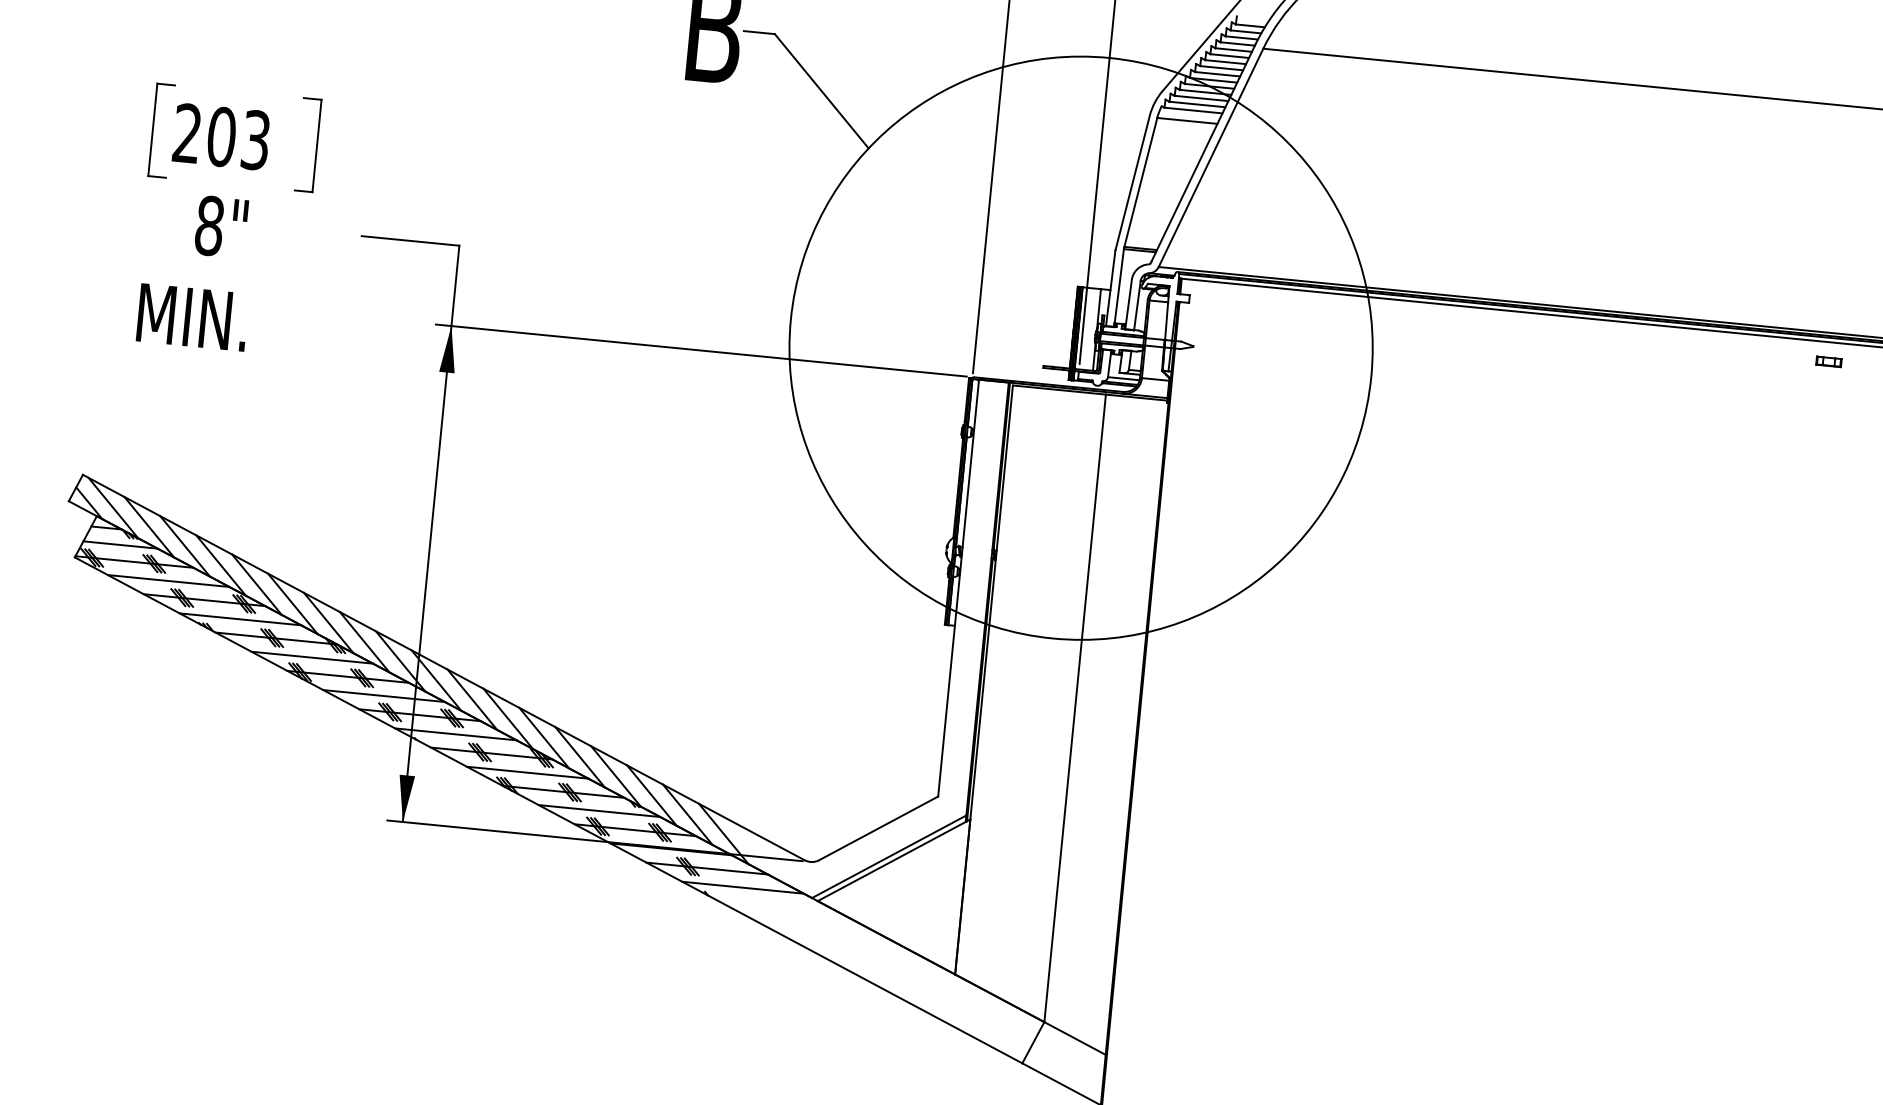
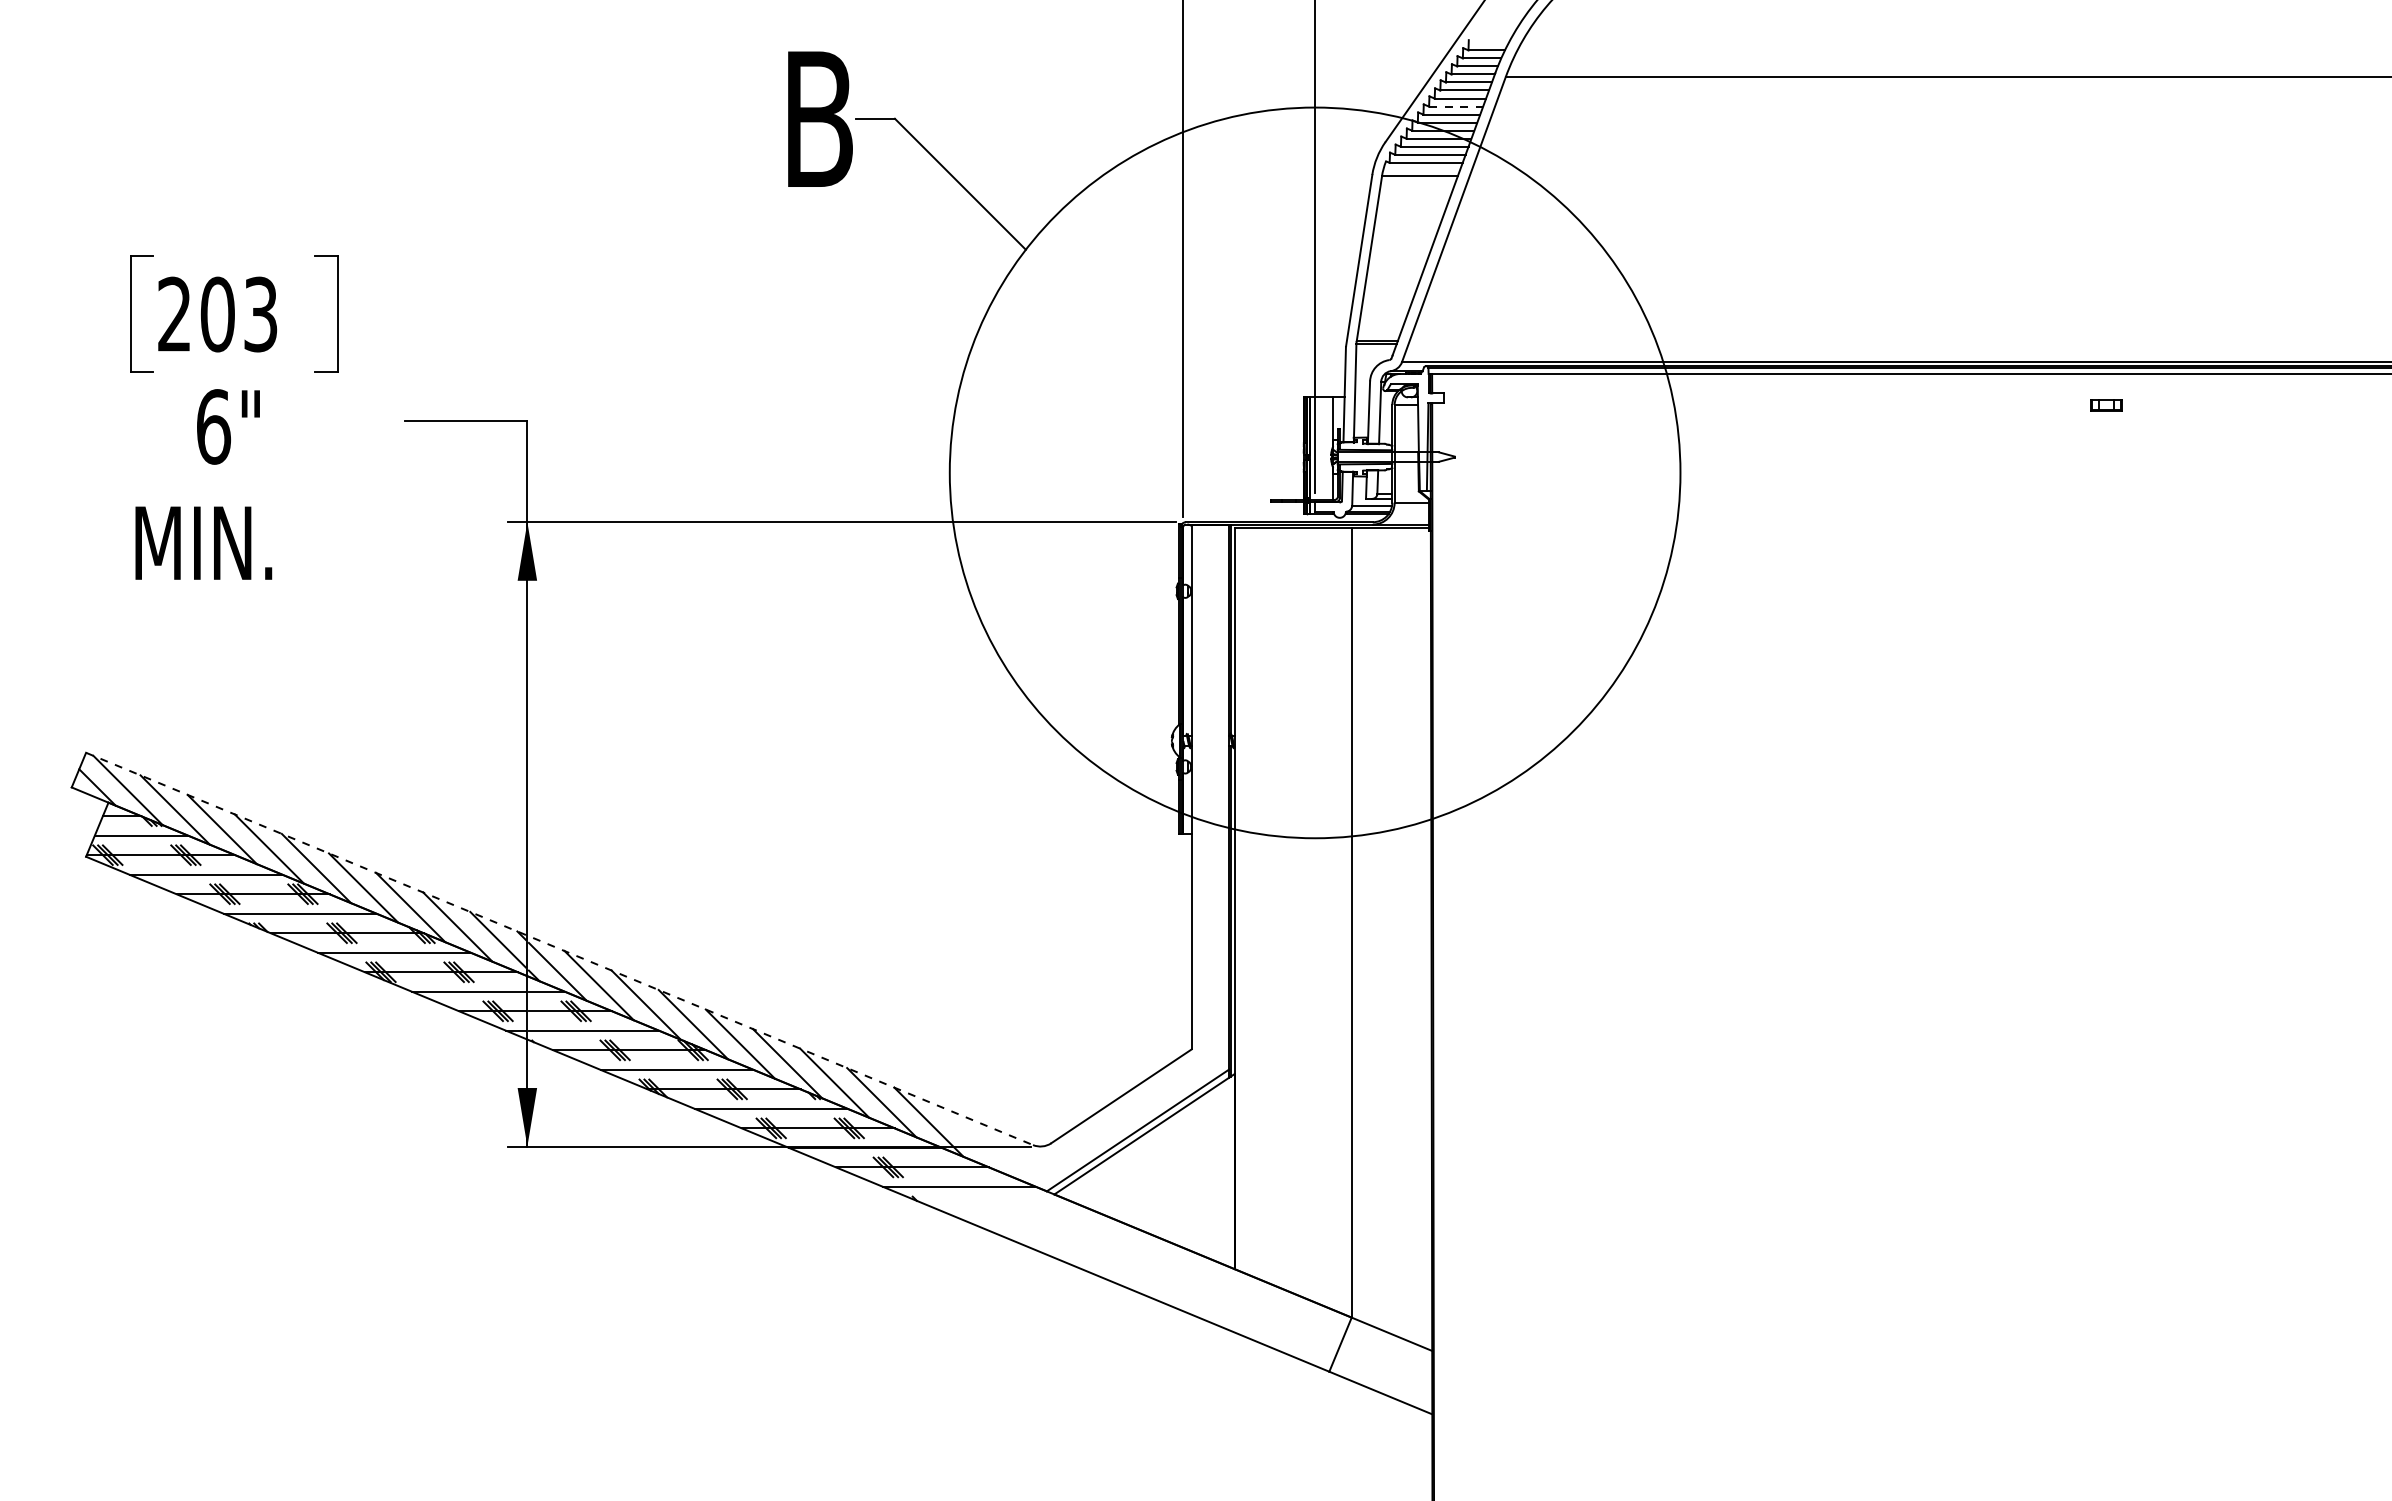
line: (1221, 68) -> (1456, 106), solid -> dashed
text: (209, 225) -> (213, 426), 8" -> 6"
part: (1829, 361) -> (2106, 405), moved
line: (444, 668) -> (560, 949), solid -> dashed

